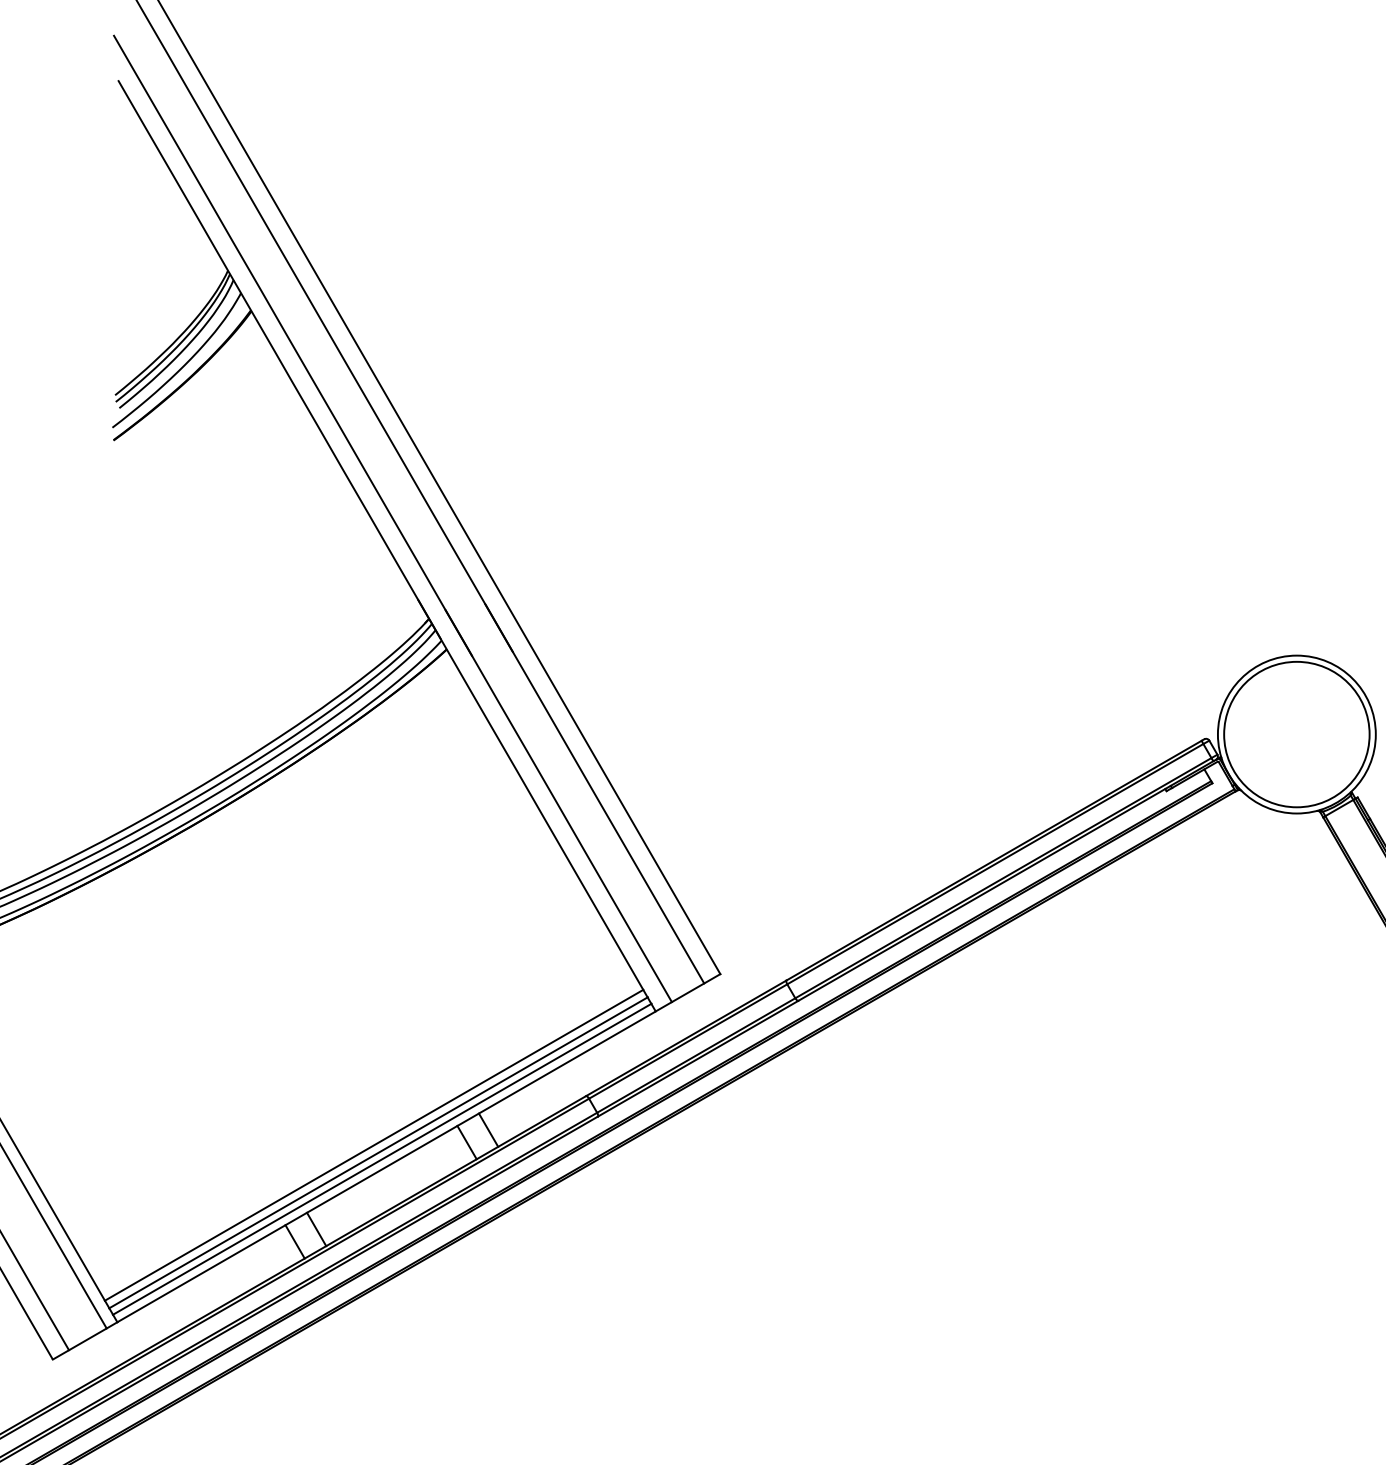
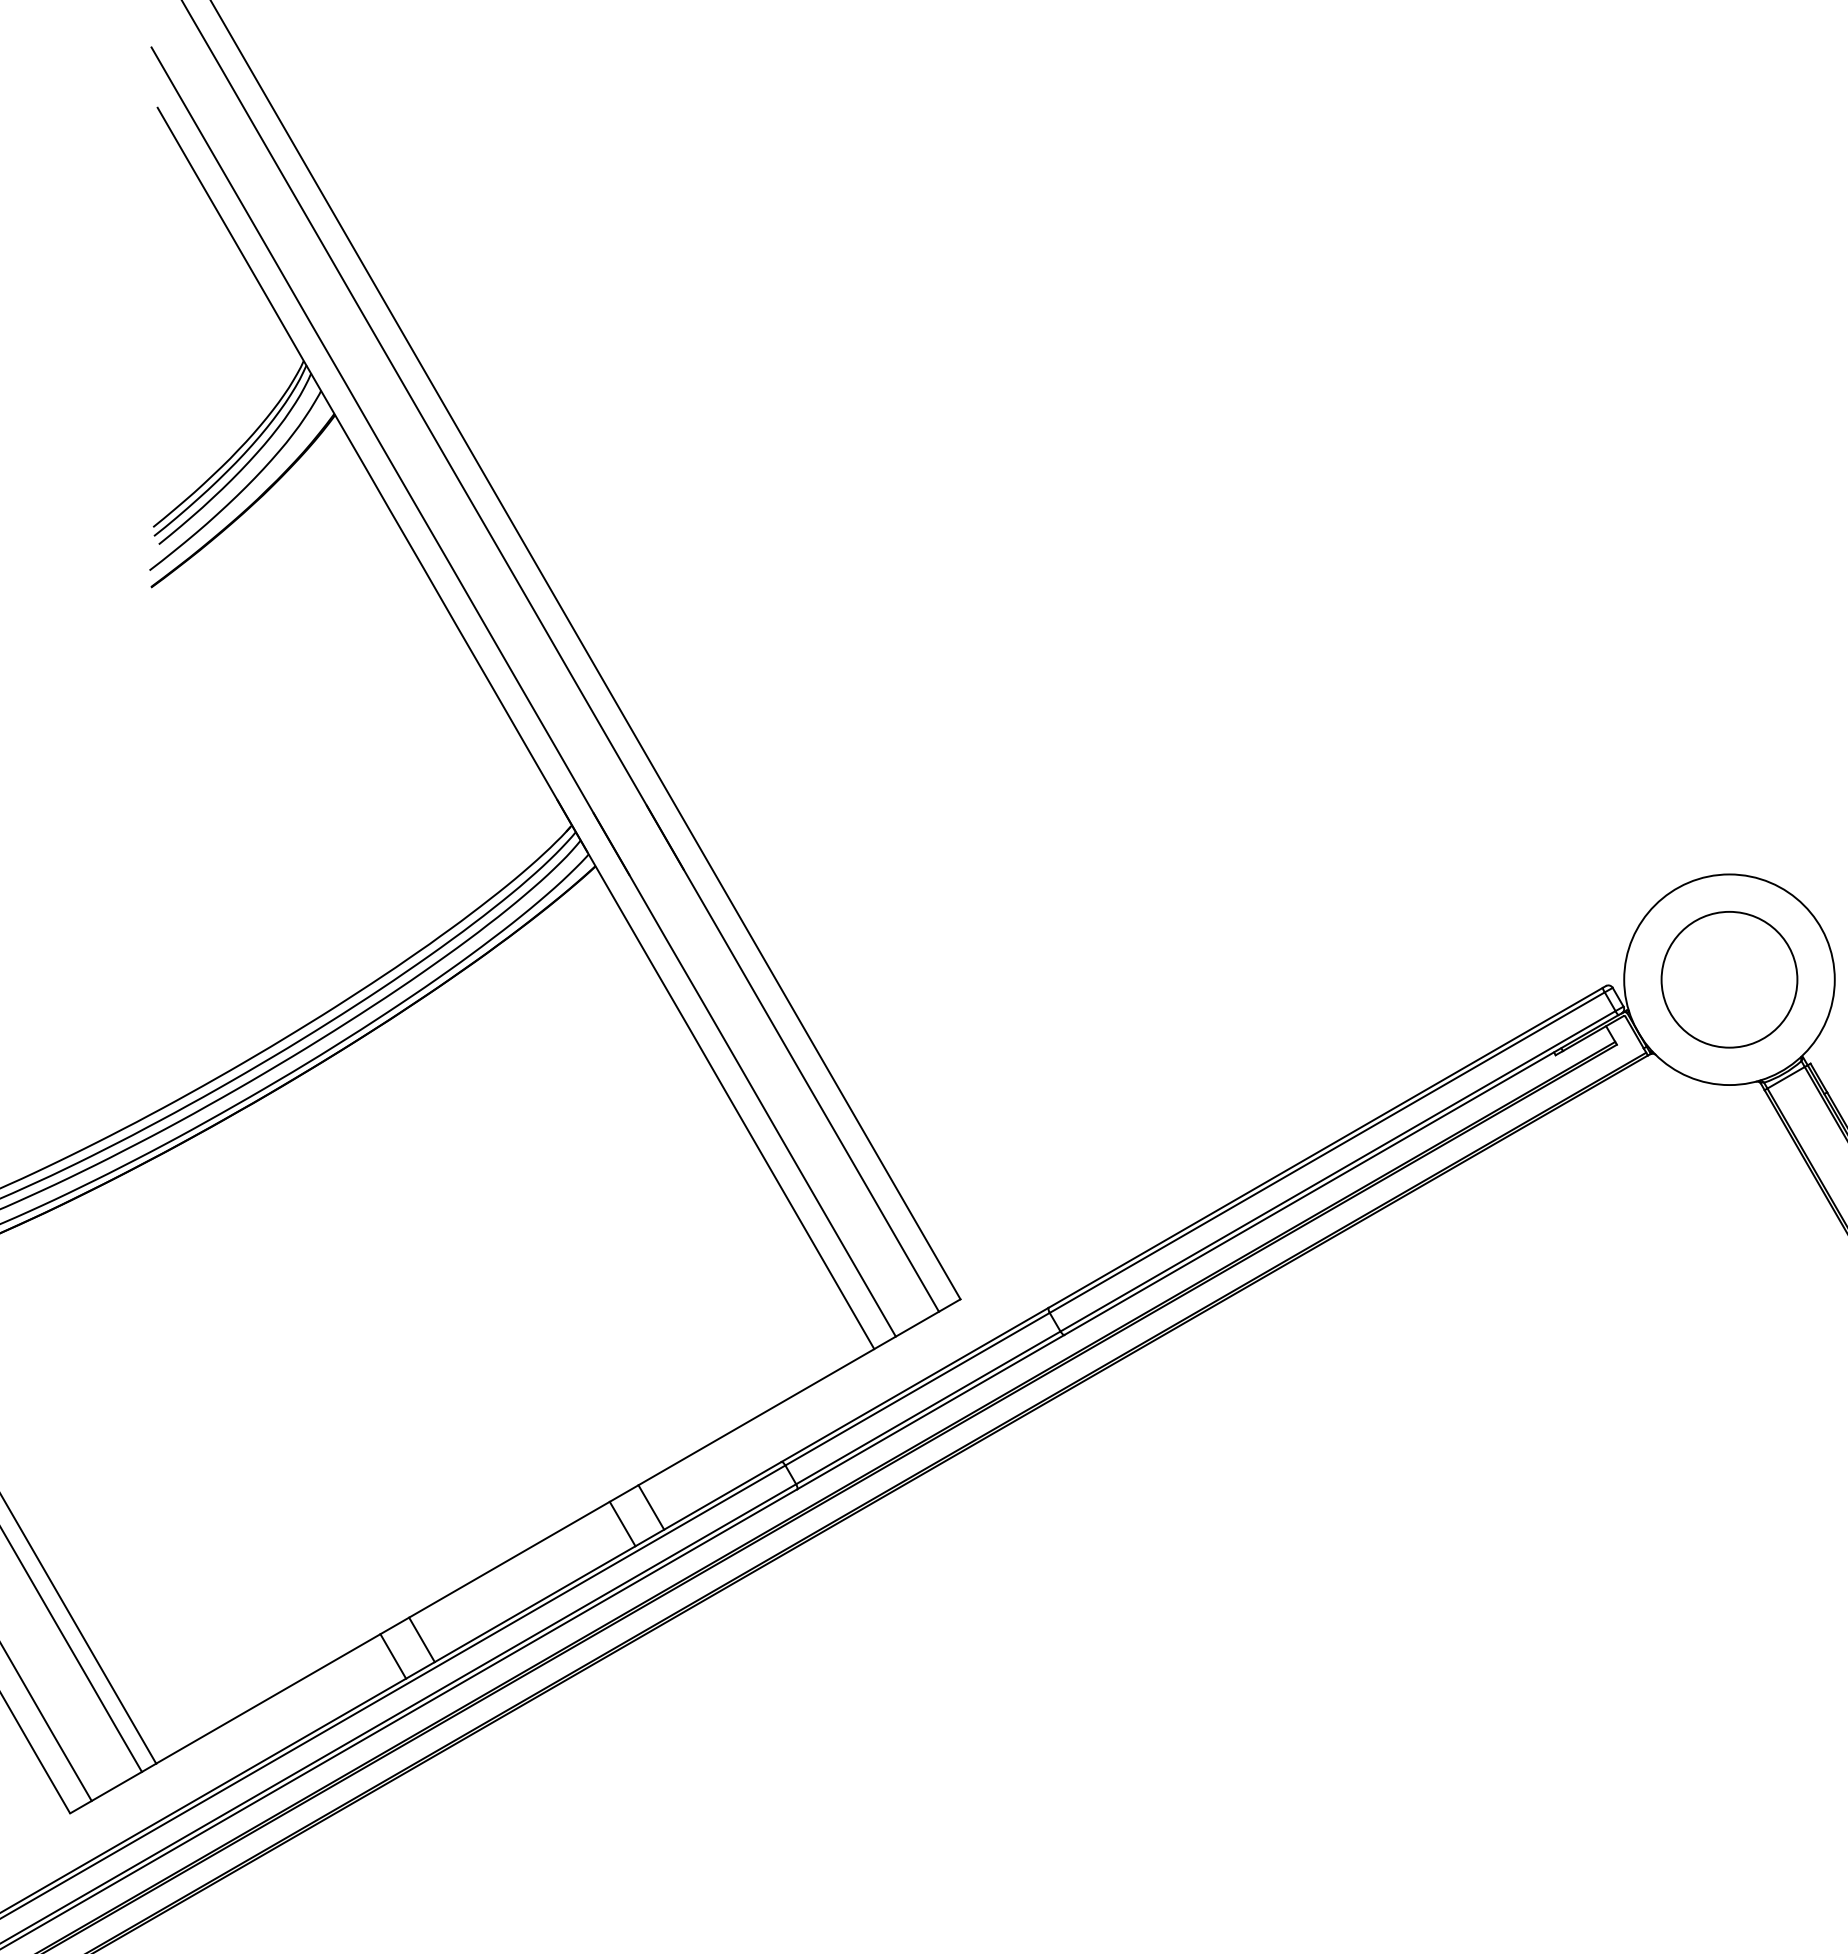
circle: (1296, 734) -> (1729, 979), size x0.7
line: (374, 1145) -> (498, 1527), removed
line: (378, 1152) -> (504, 1537), removed
line: (382, 1158) -> (509, 1545), removed

